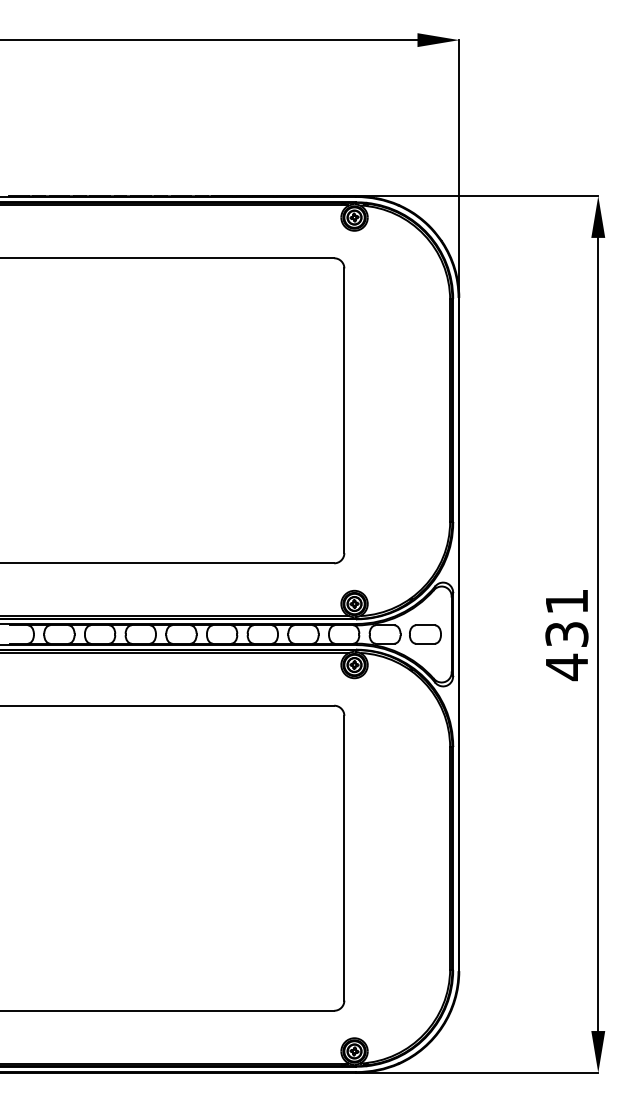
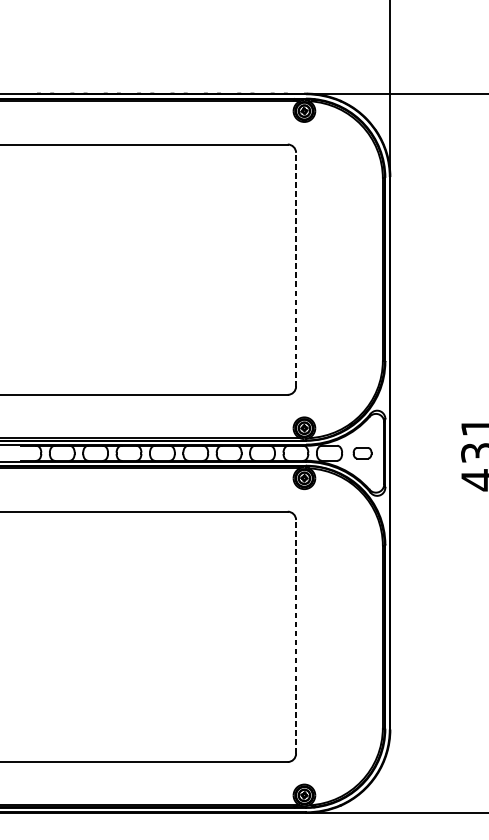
line: (344, 410) -> (296, 269), solid -> dashed
part: (425, 634) -> (362, 453), size x0.7
line: (344, 857) -> (296, 636), solid -> dashed

